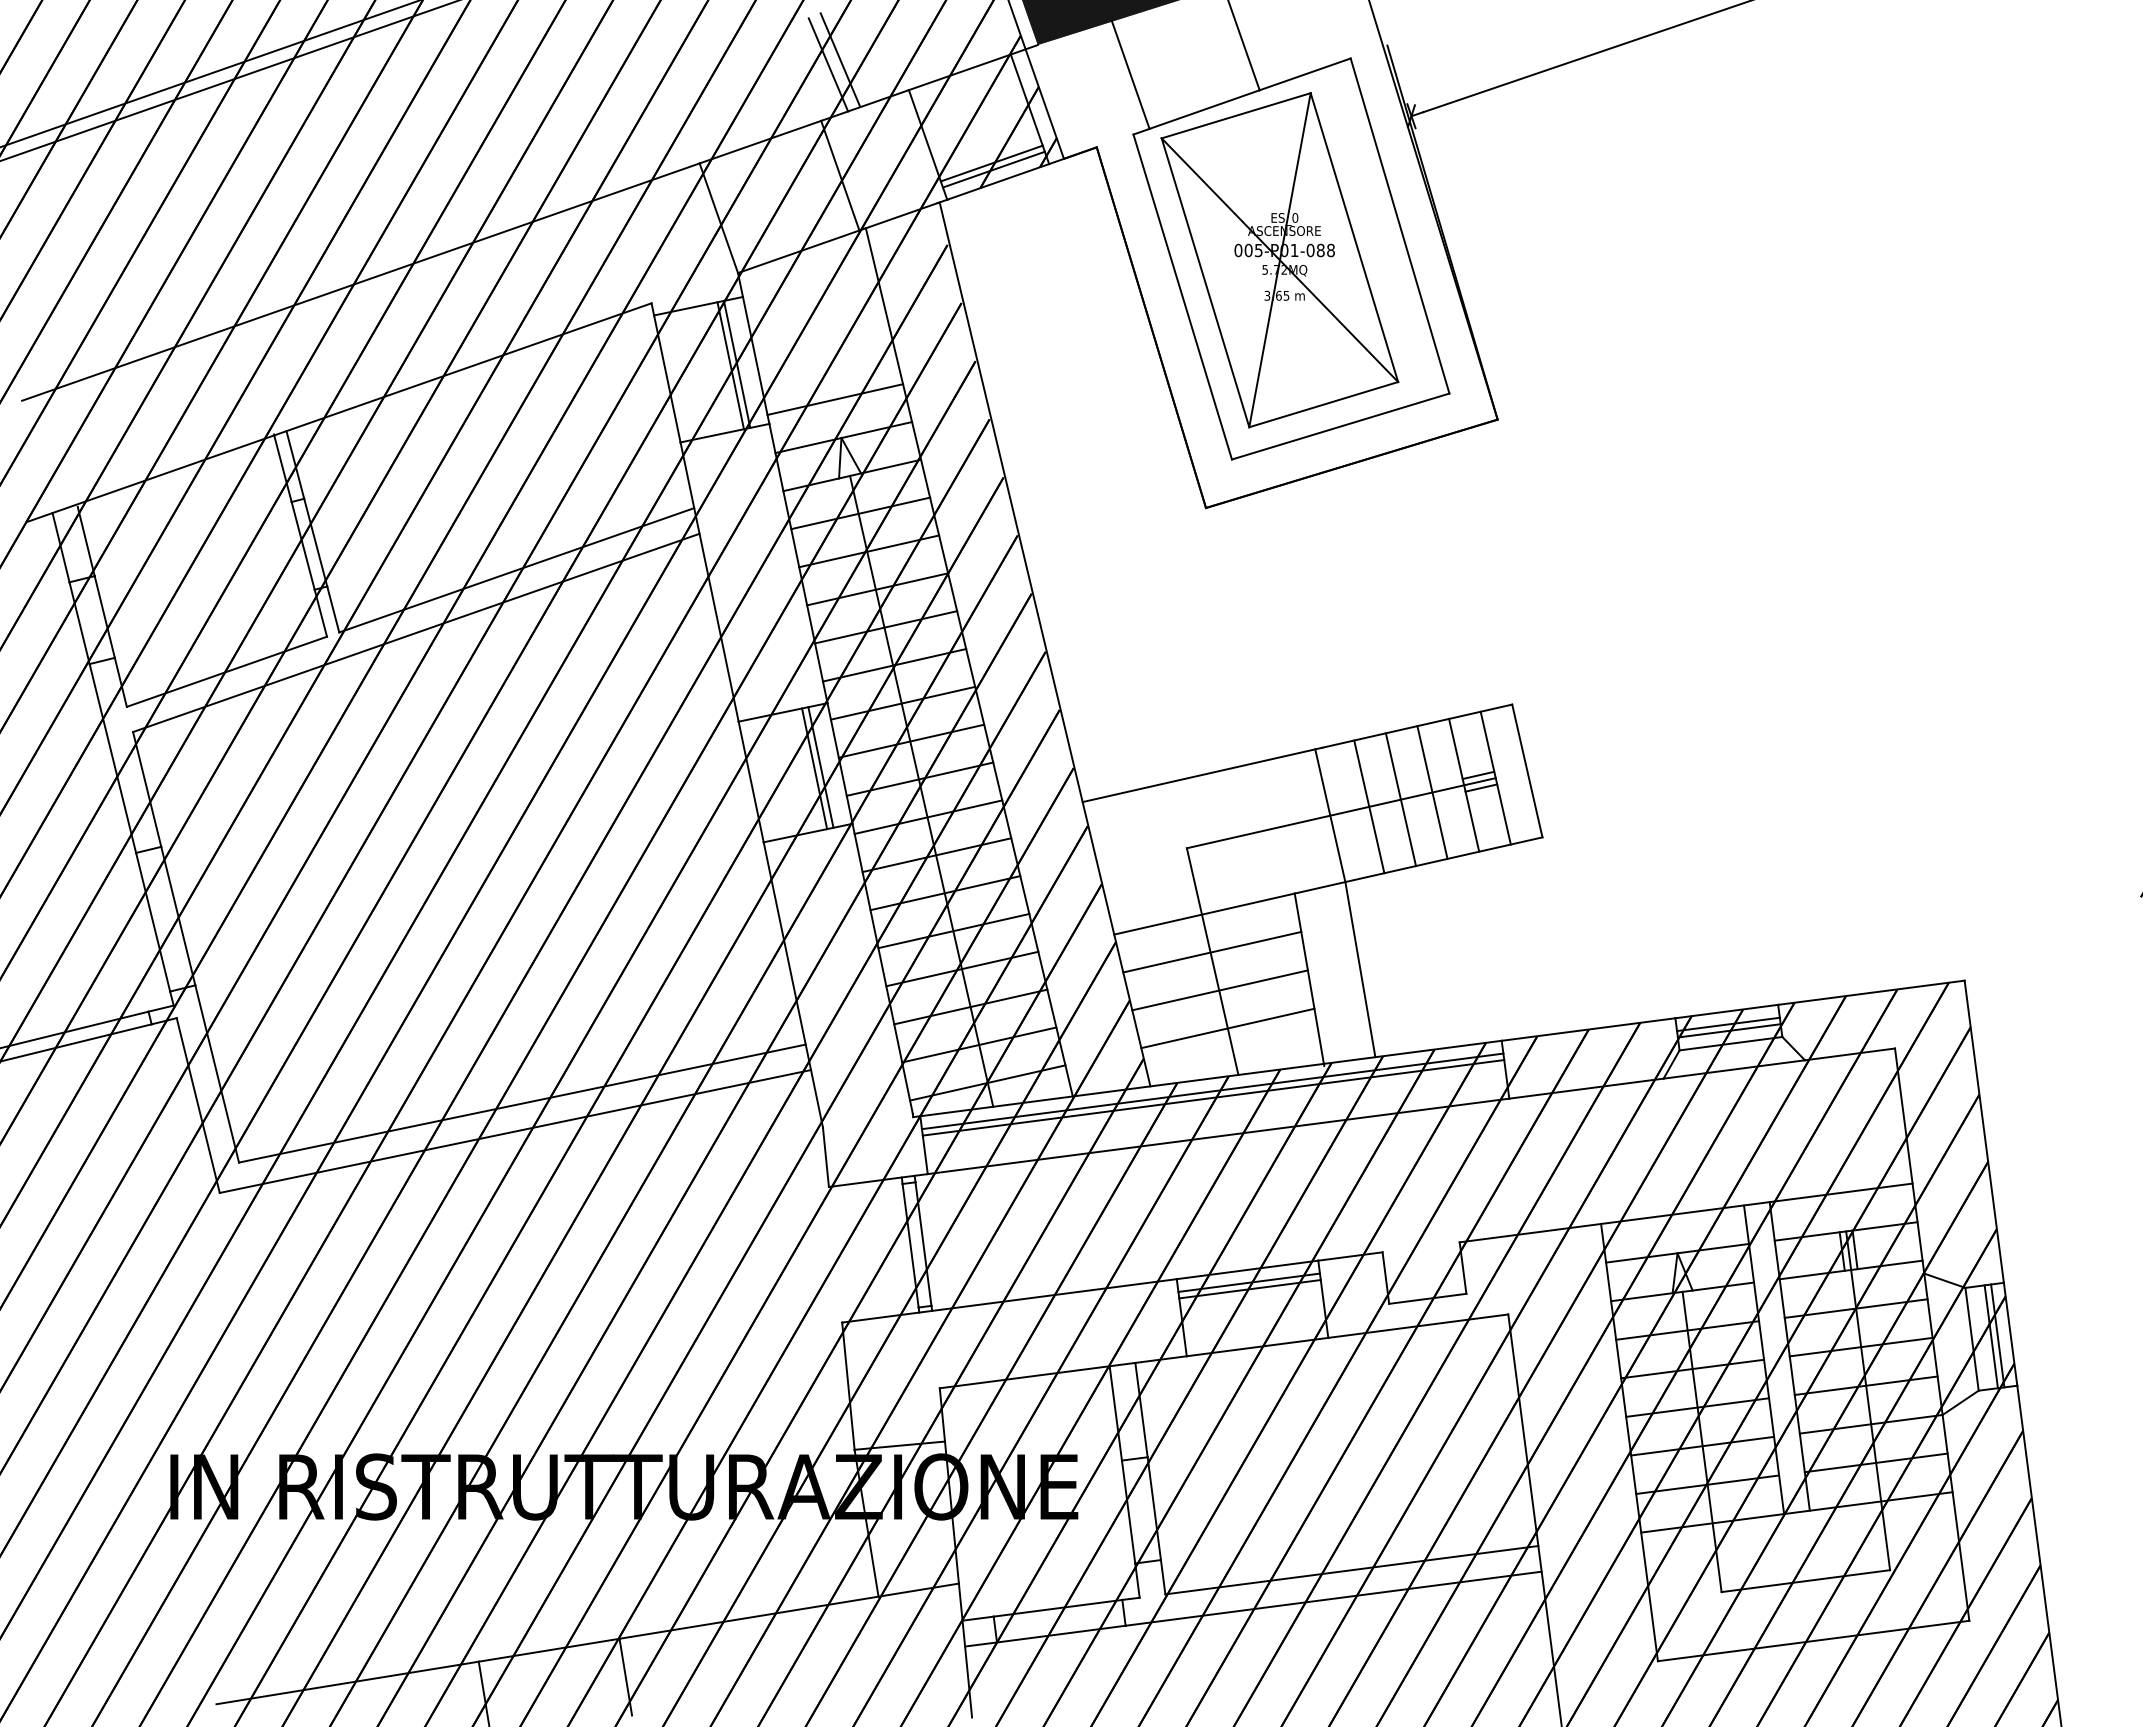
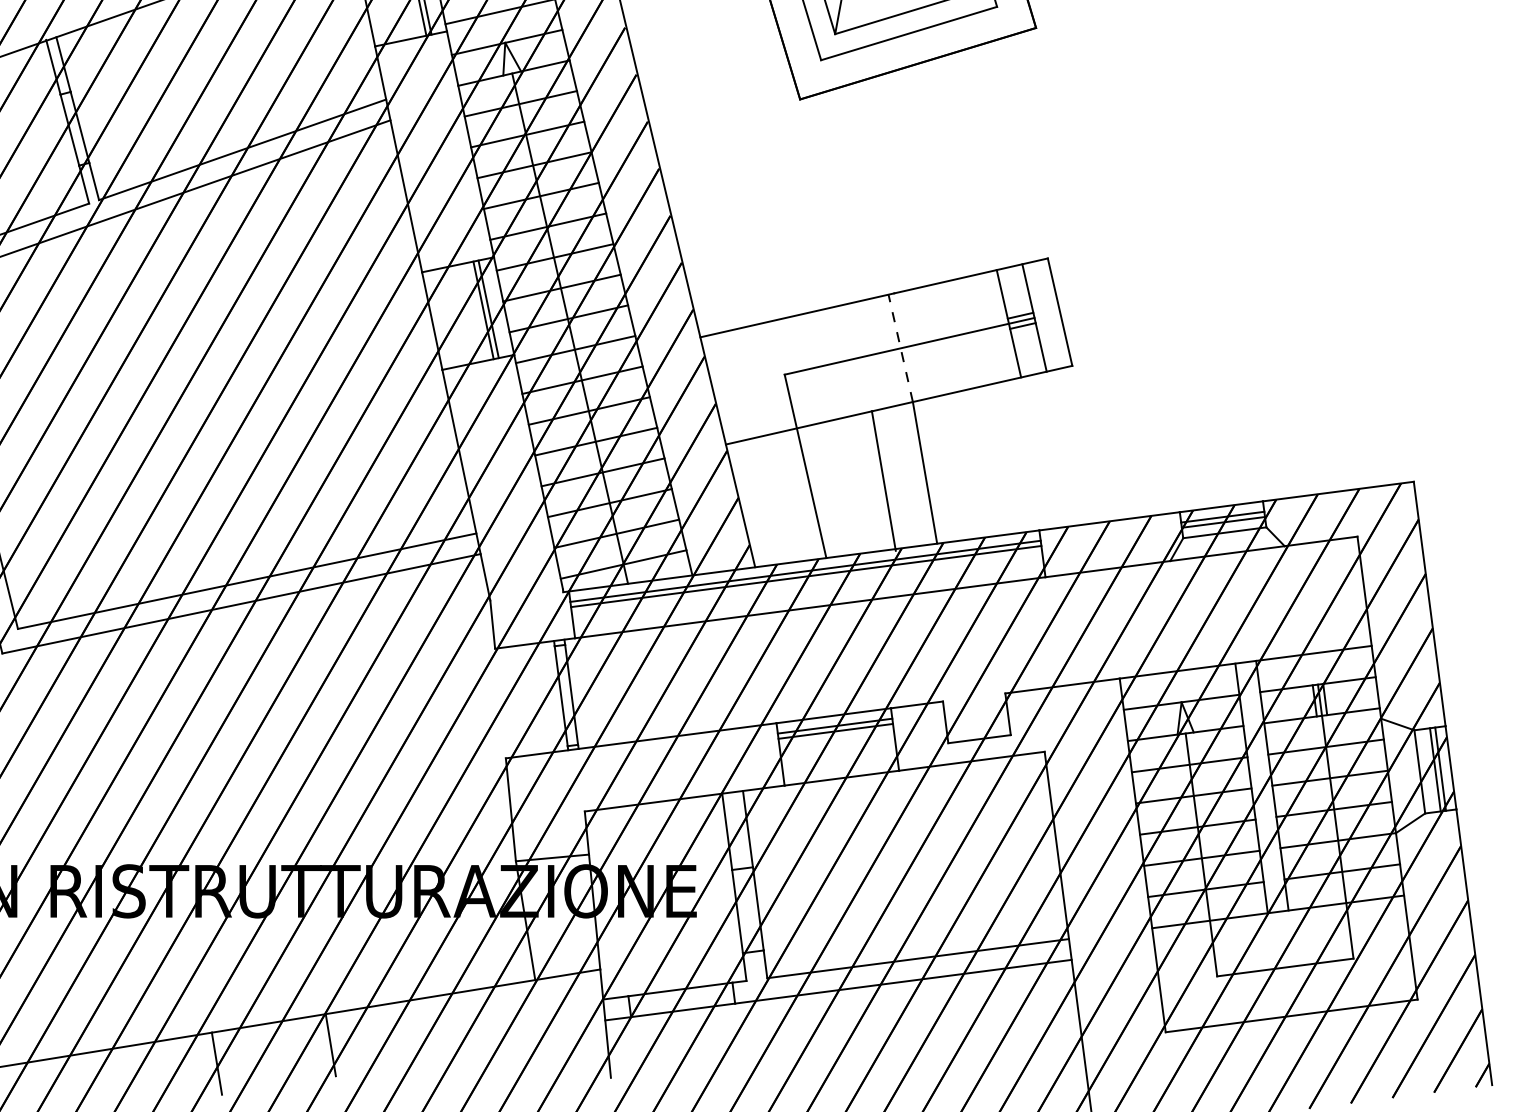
line: (1432, 792) -> (983, 329), removed
line: (1400, 799) -> (957, 335), removed
line: (1369, 806) -> (932, 340), removed
line: (1330, 815) -> (900, 348), solid -> dashed
line: (1212, 951) -> (805, 458), removed
line: (1219, 990) -> (811, 489), removed
line: (1227, 1028) -> (817, 520), removed

